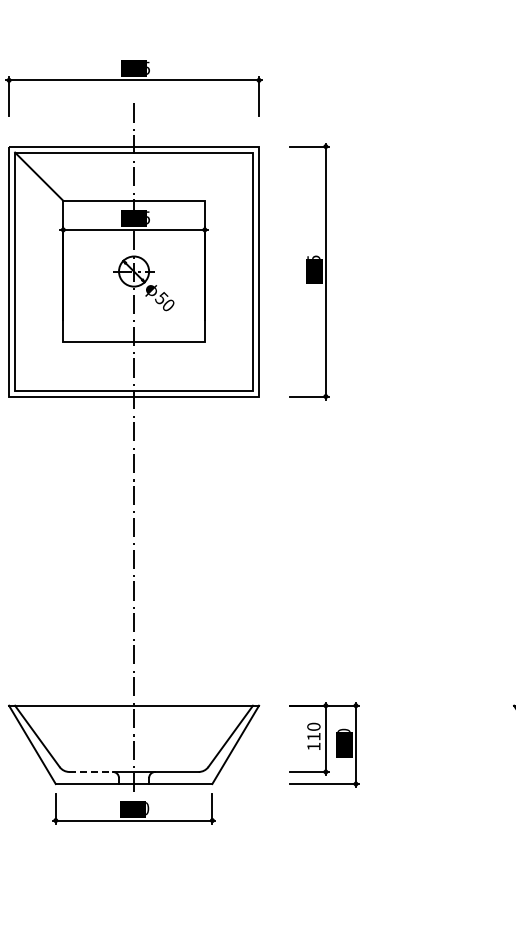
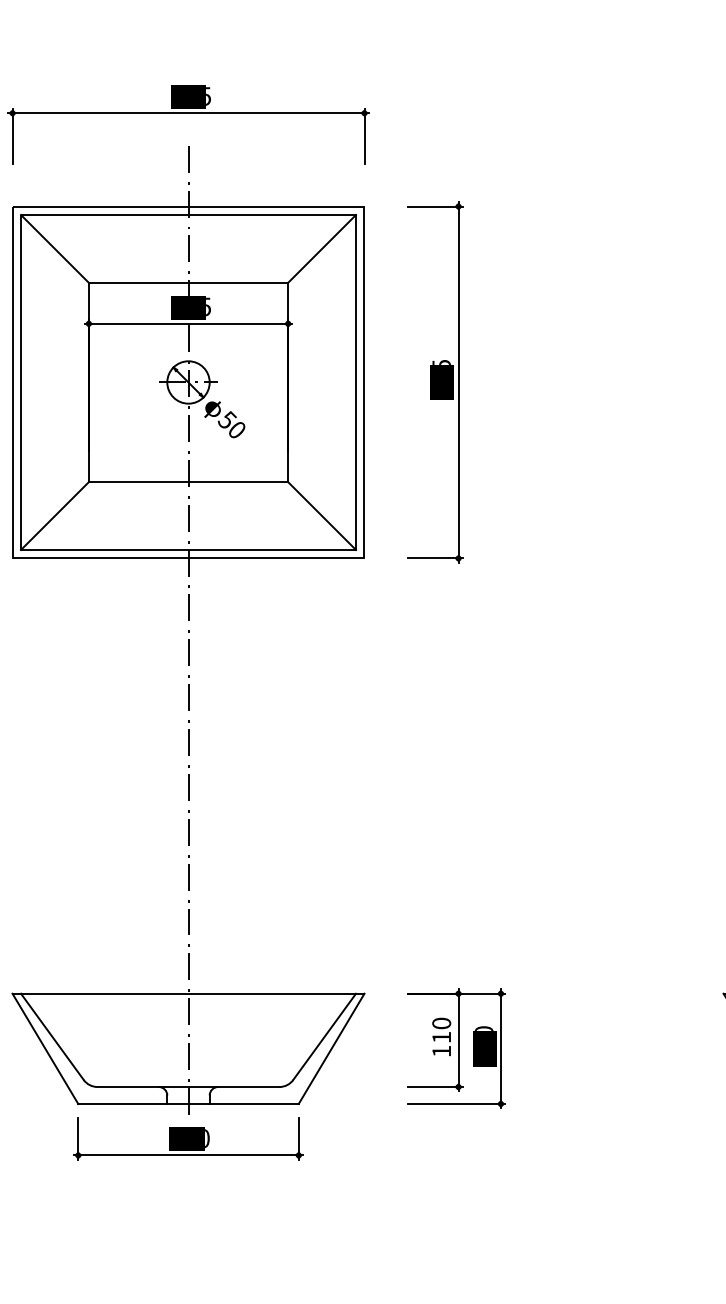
line: (228, 176) -> (321, 248), added
line: (39, 366) -> (55, 516), added
line: (228, 366) -> (321, 516), added
line: (91, 771) -> (128, 1086), dashed -> solid

